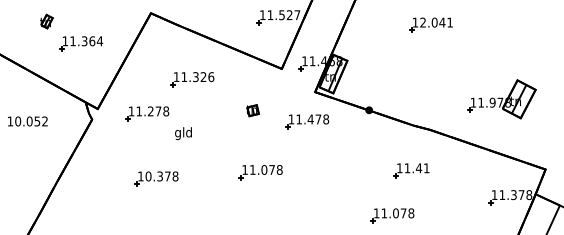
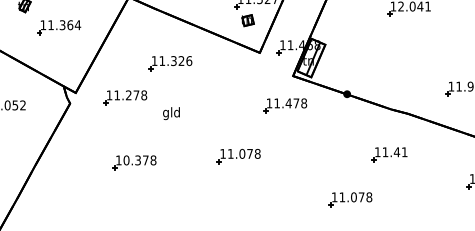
part: (252, 110) -> (247, 20), moved
text: (183, 133) -> (171, 113), moved
part: (392, 215) -> (350, 199), moved

